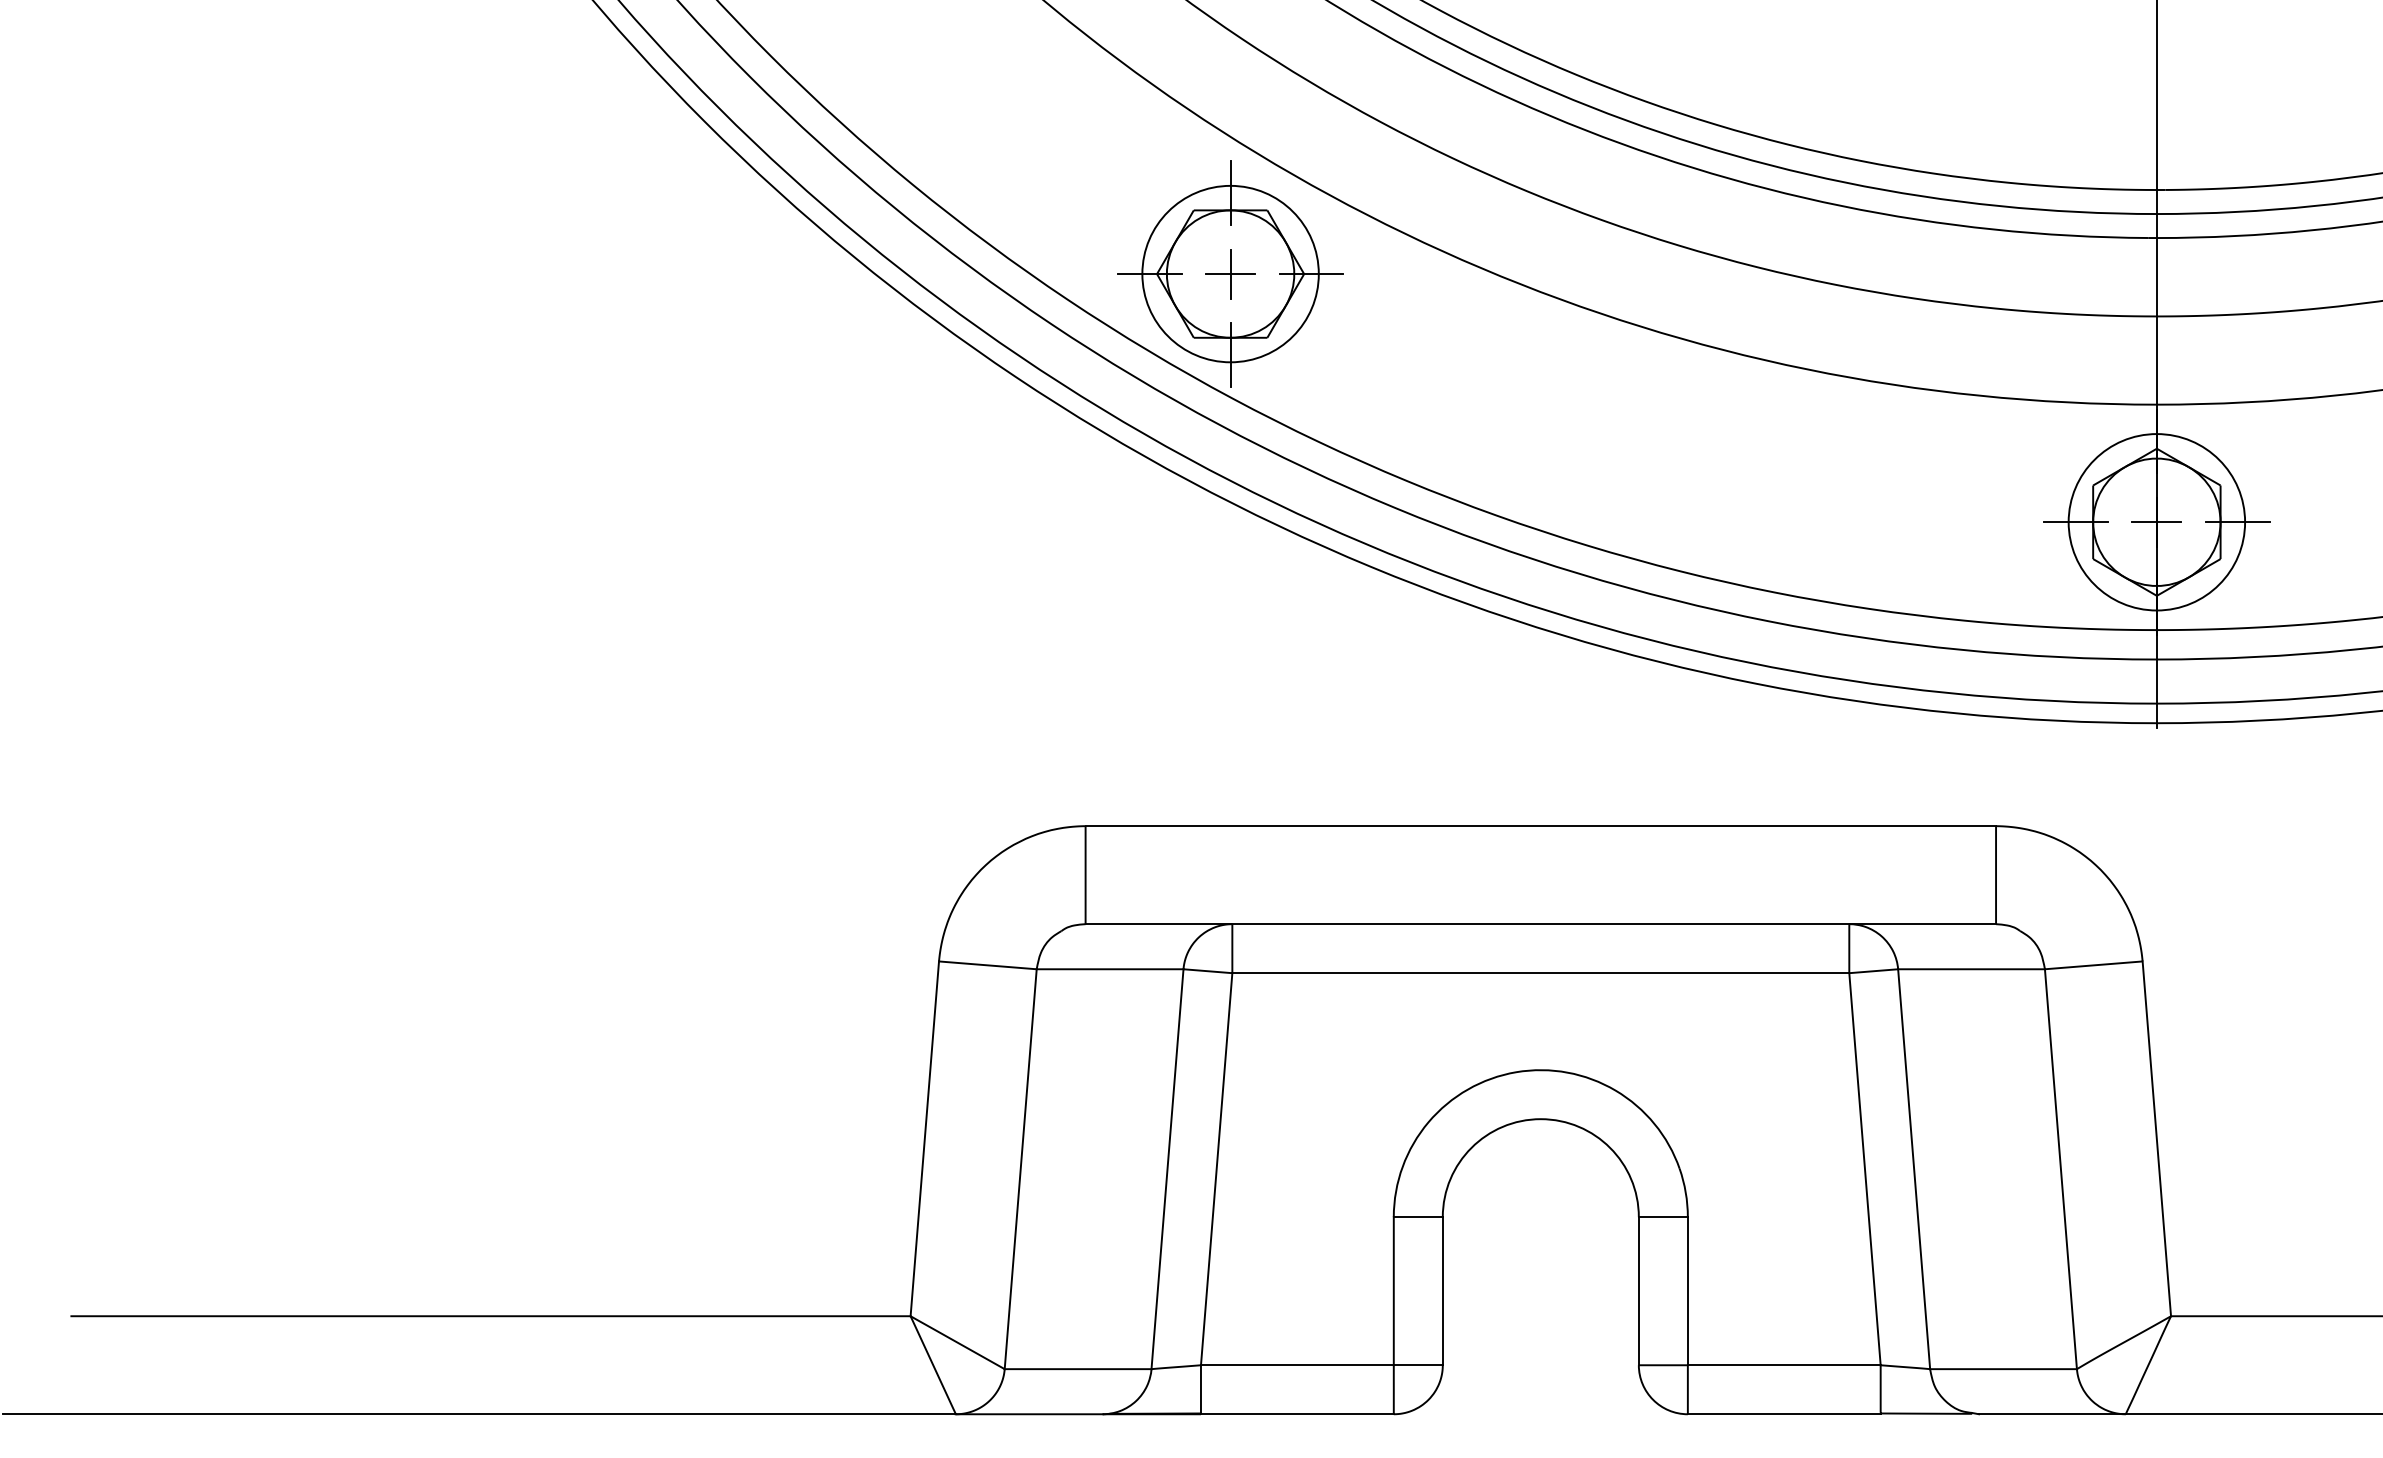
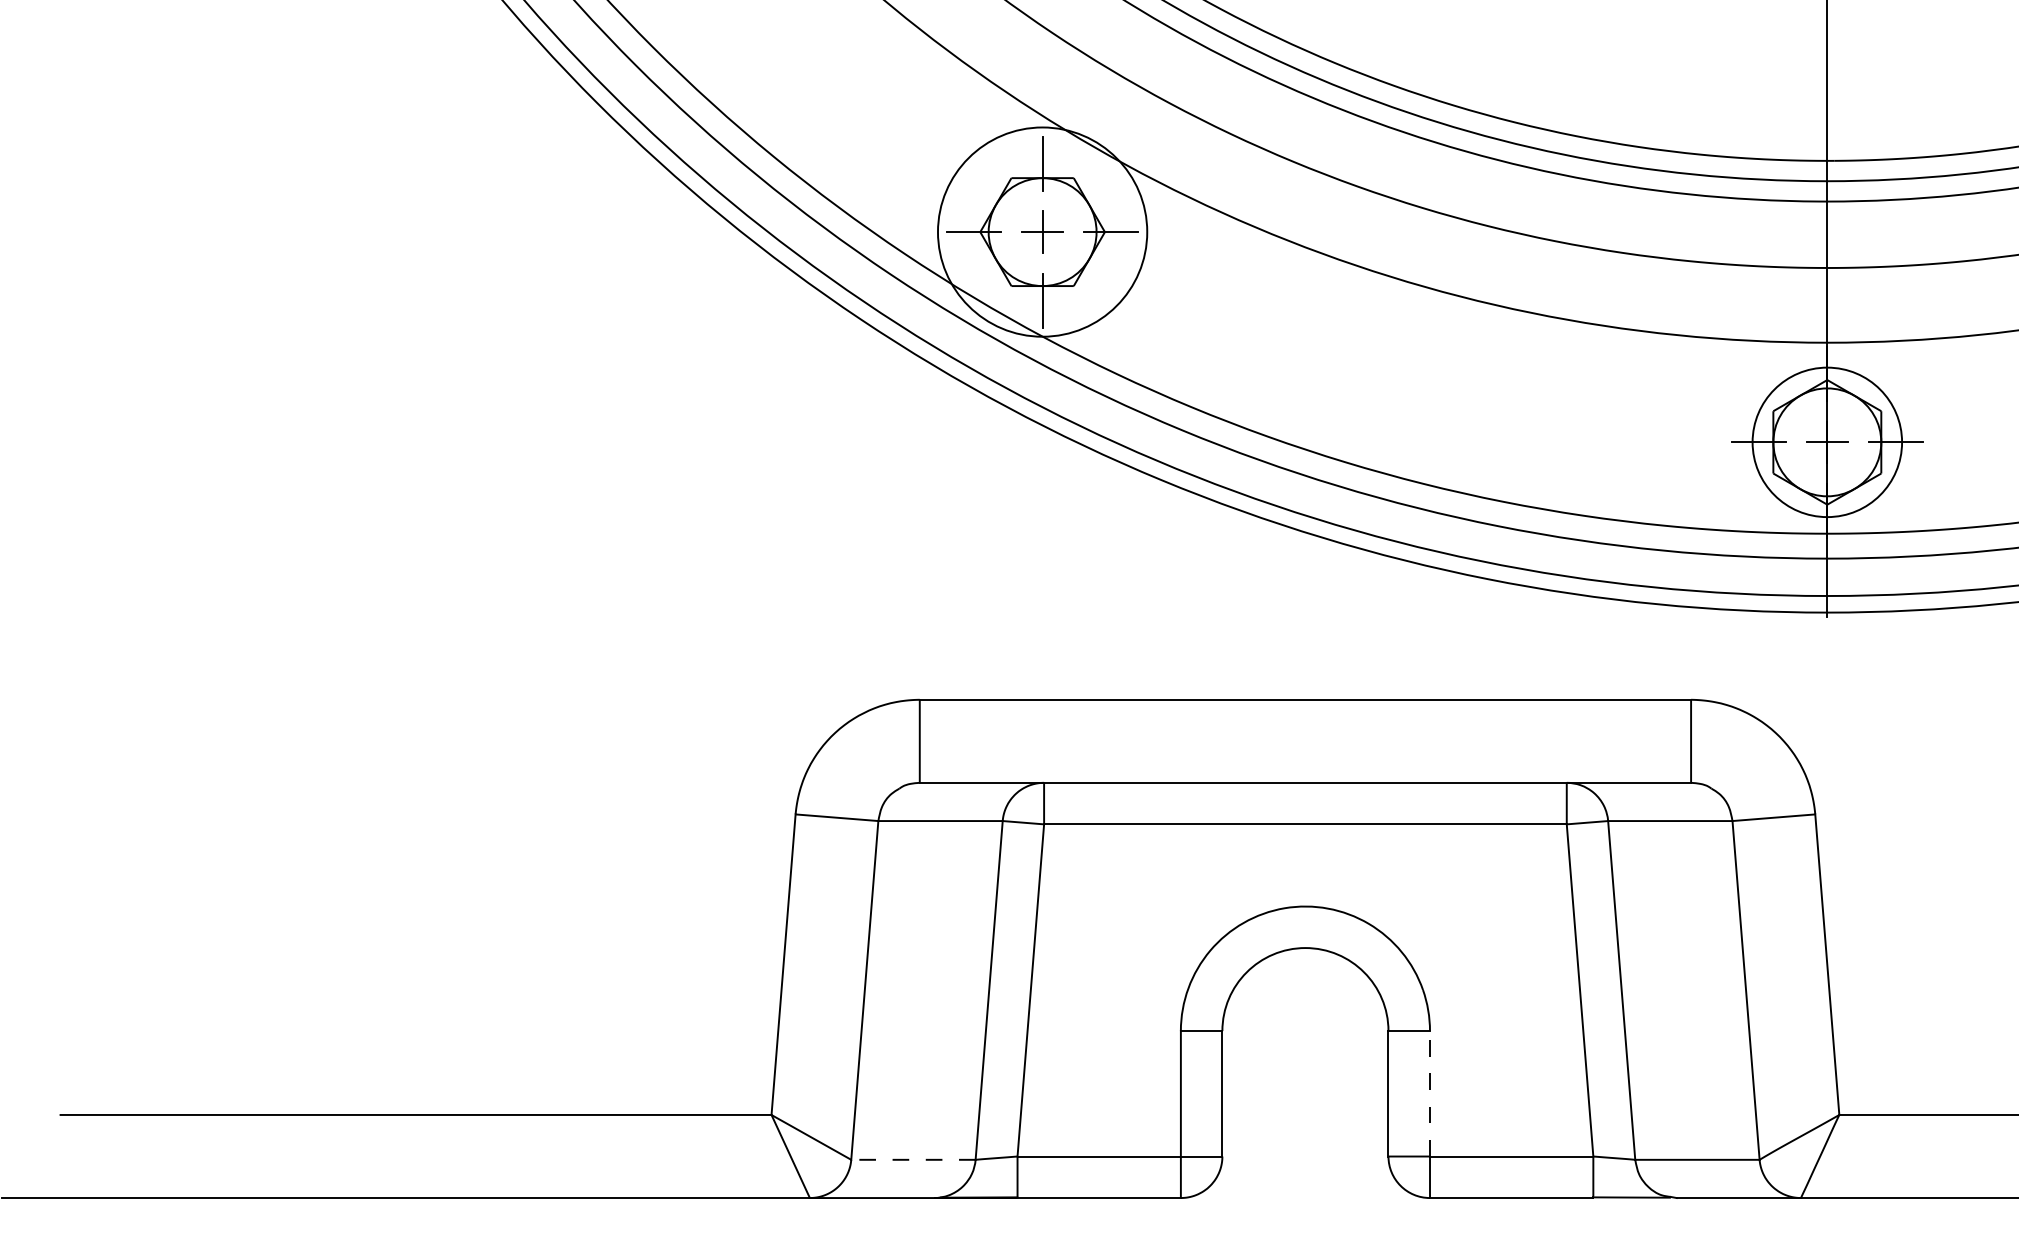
circle: (1230, 273) -> (1042, 231), size x1.4
line: (1688, 1290) -> (1430, 1093), solid -> dashed
line: (1077, 1368) -> (912, 1159), solid -> dashed

